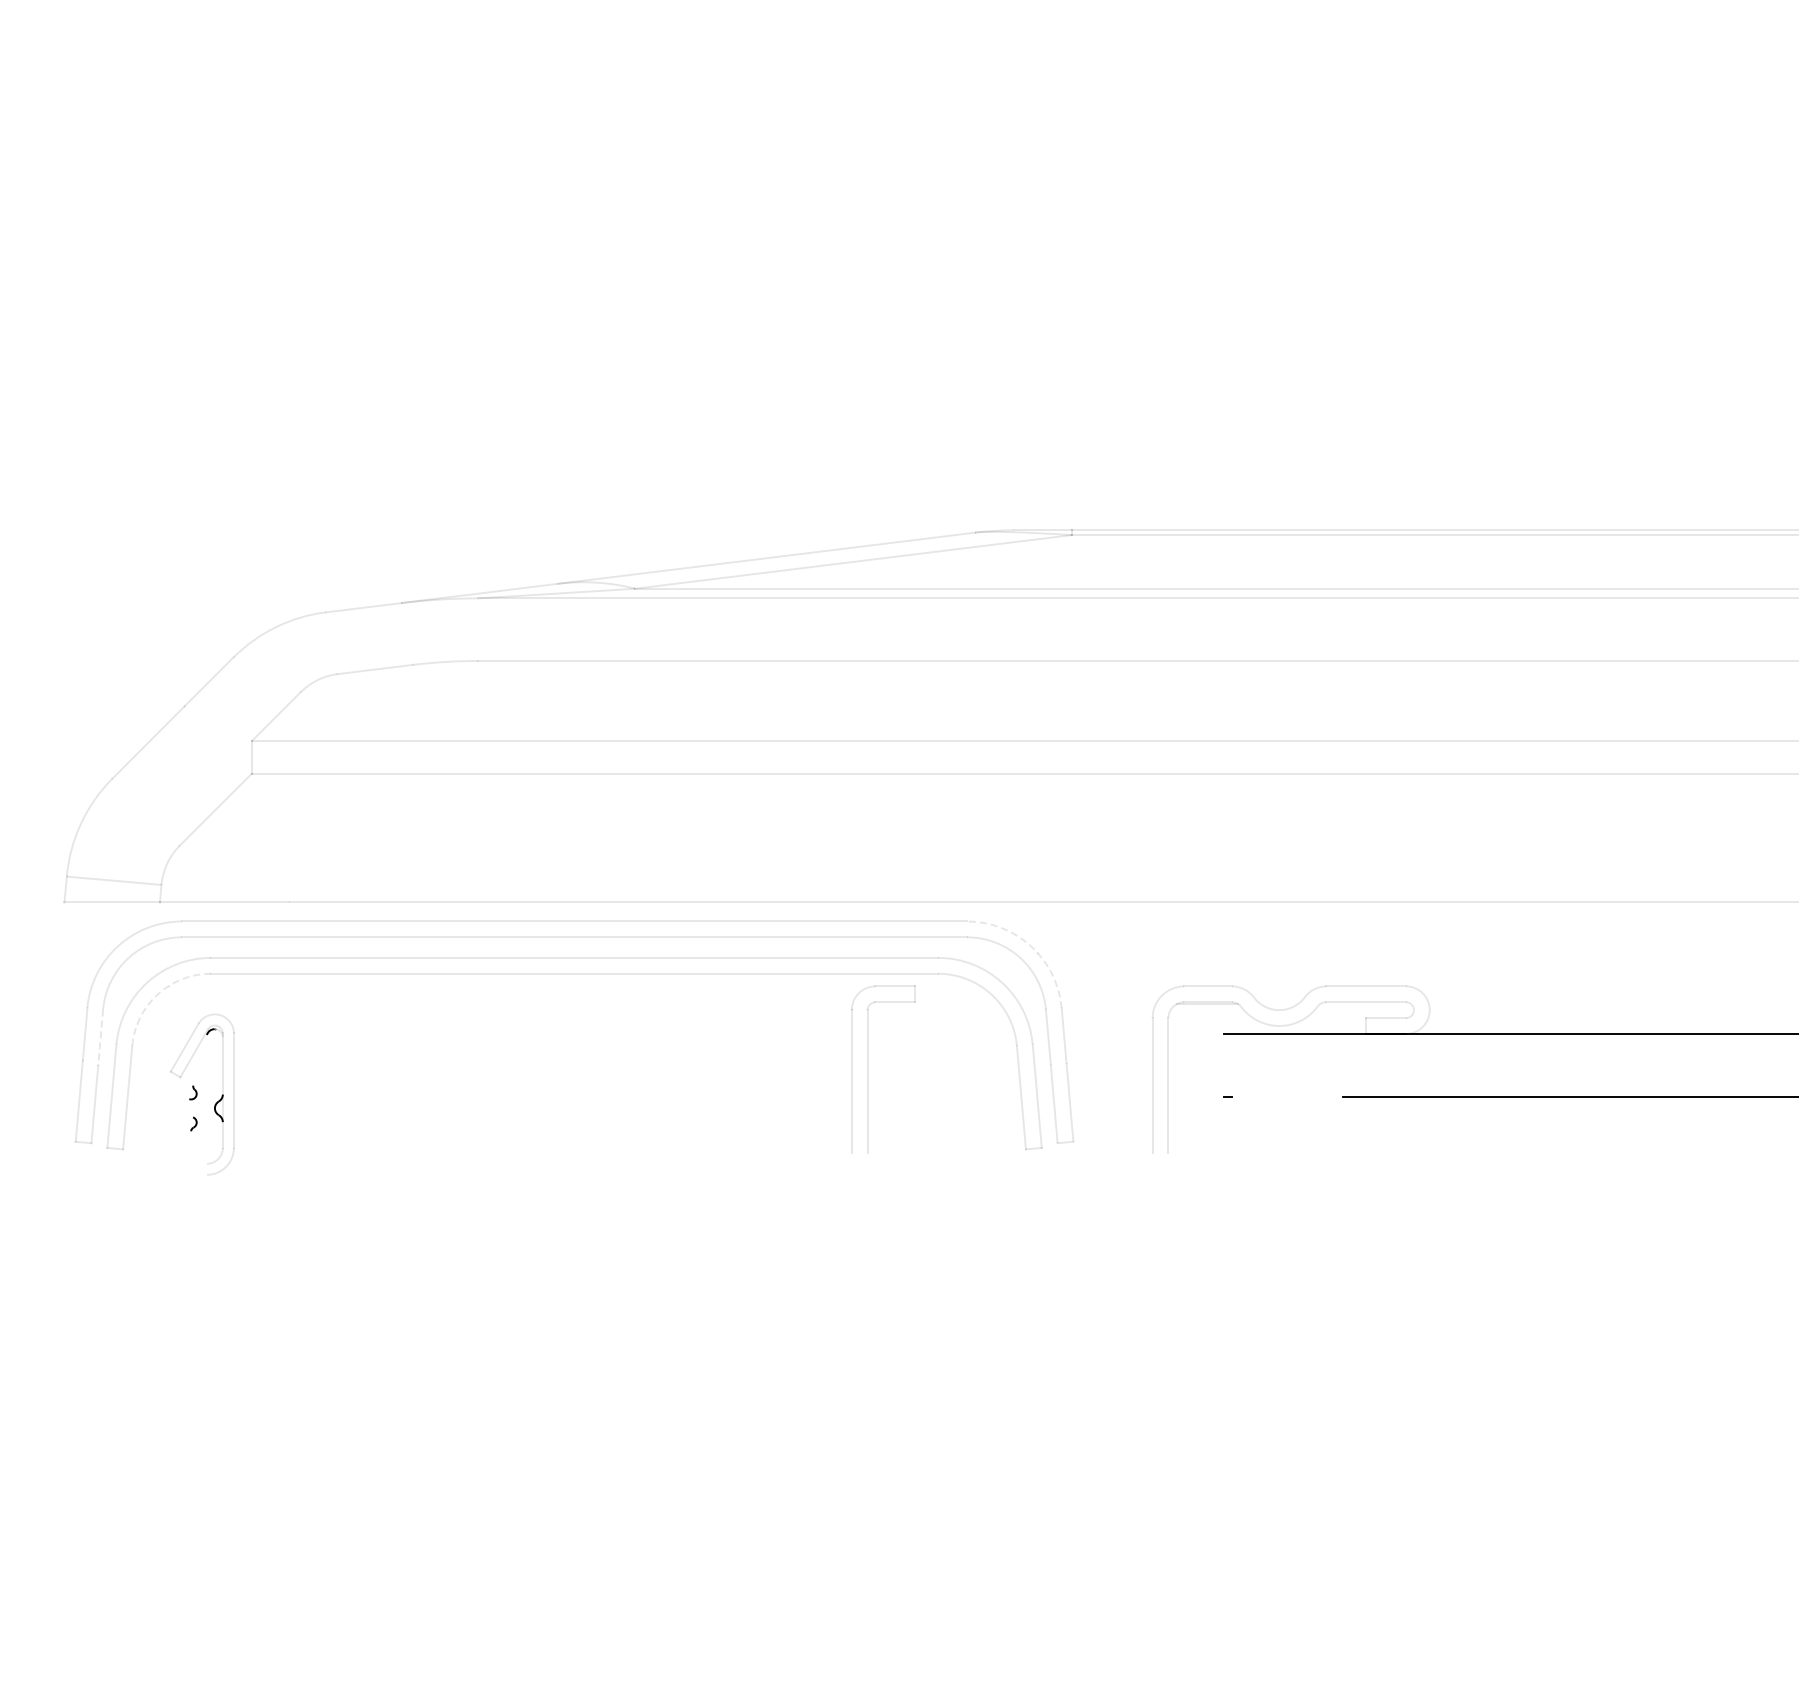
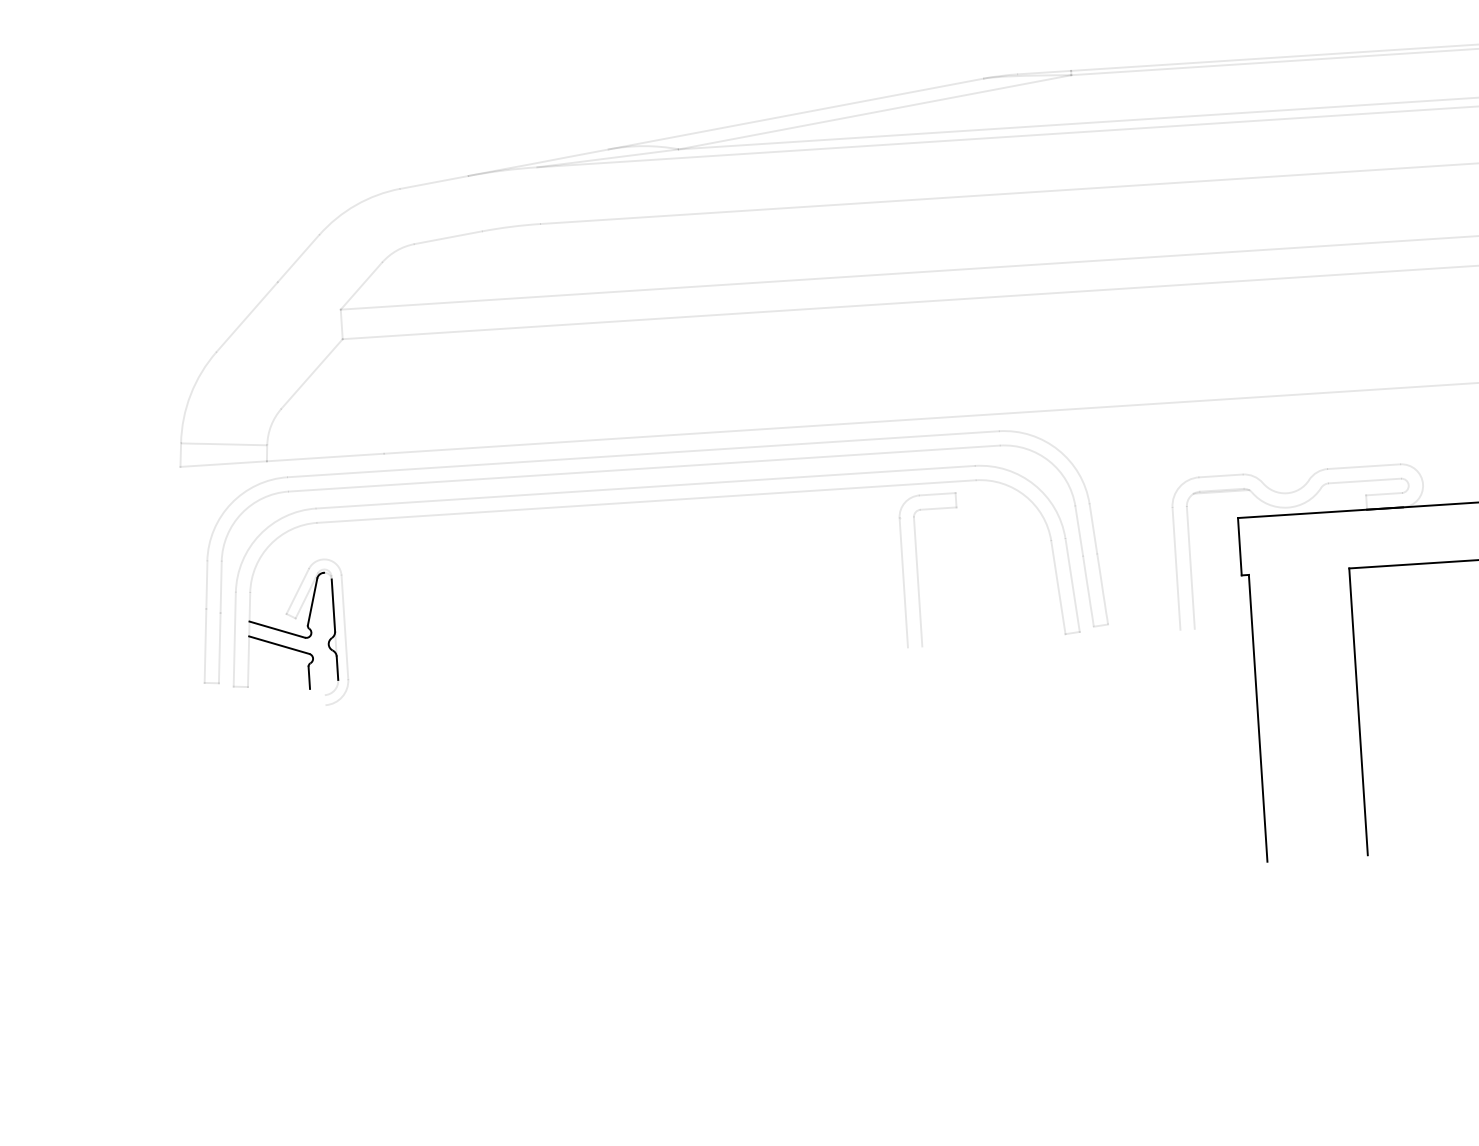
arc: (1031, 946) -> (1058, 450), dashed -> solid
arc: (157, 994) -> (270, 544), dashed -> solid
line: (100, 1038) -> (221, 587), dashed -> solid
line: (200, 1060) -> (312, 602), added
line: (222, 1065) -> (333, 605), added
line: (1223, 1065) -> (1239, 546), added
line: (159, 1088) -> (277, 629), added
line: (160, 1105) -> (279, 645), added
line: (222, 1134) -> (337, 667), added
line: (191, 1143) -> (309, 677), added
line: (1231, 1255) -> (1257, 718), added
line: (1342, 1255) -> (1358, 711), added

